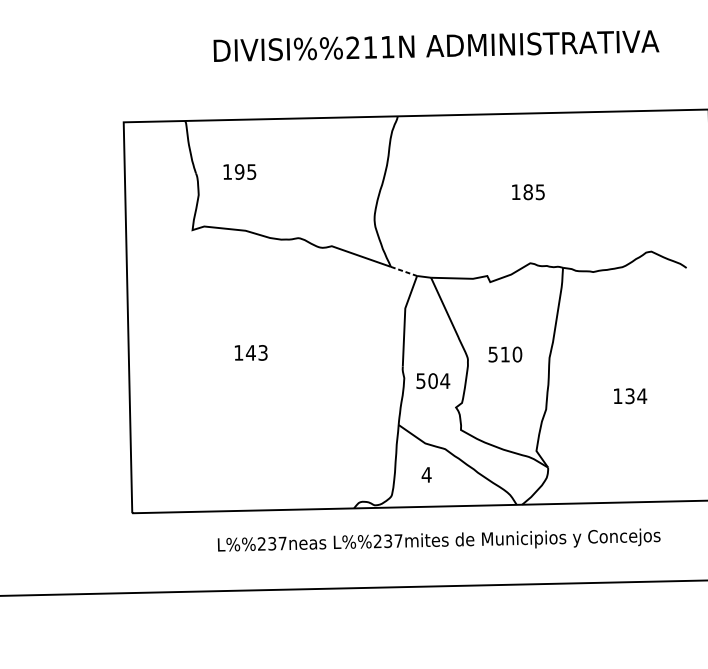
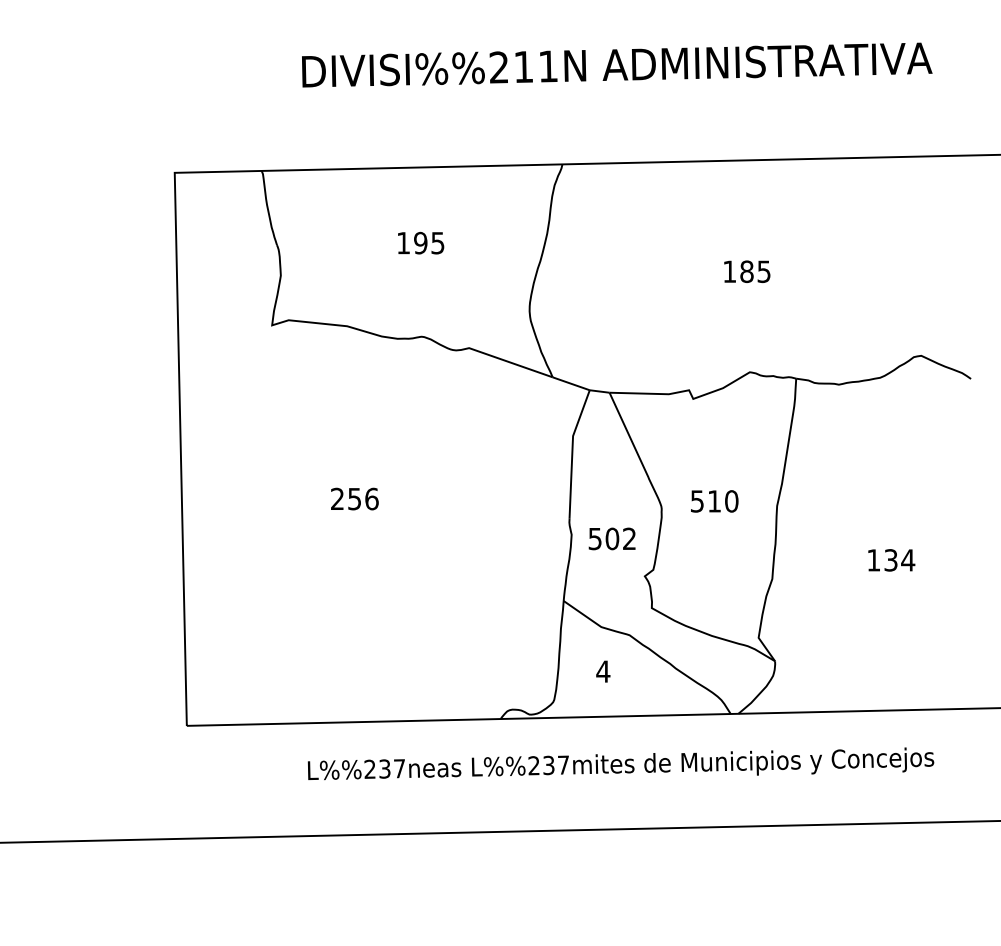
text: (240, 171) -> (421, 242), moved
line: (404, 271) -> (571, 383), dashed -> solid
text: (250, 352) -> (354, 498), 143 -> 256
text: (445, 380) -> (629, 538), 504 -> 502

